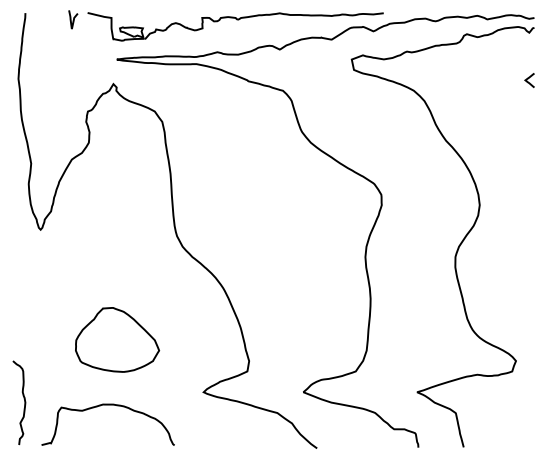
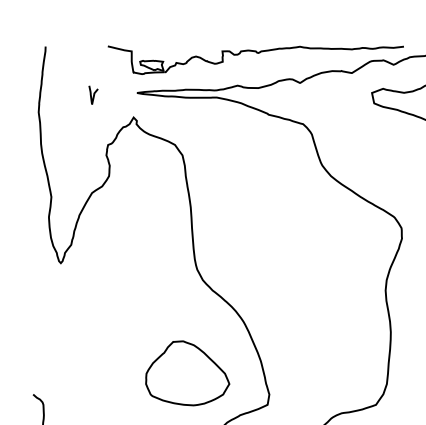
curve: (73, 19) -> (93, 94), moved
part: (117, 339) -> (187, 372), moved

